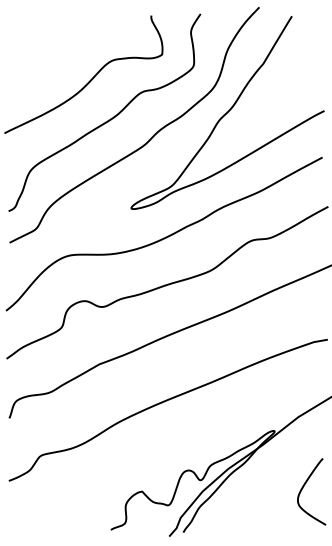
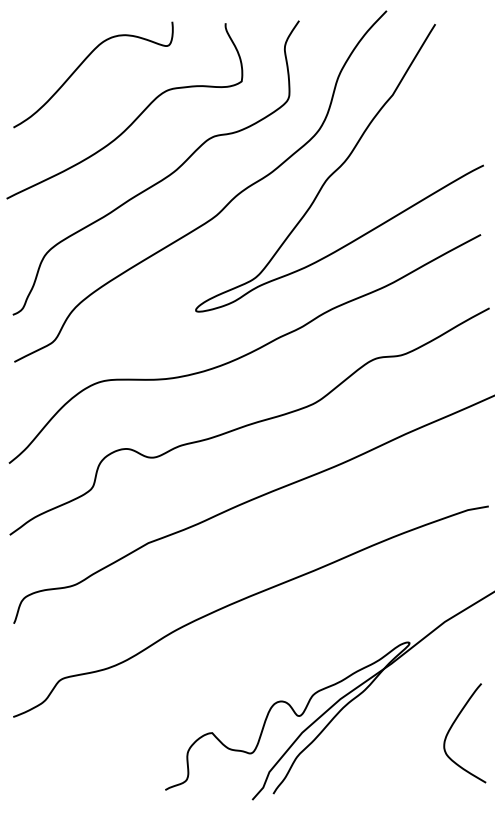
curve: (55, 43) -> (82, 64), added

